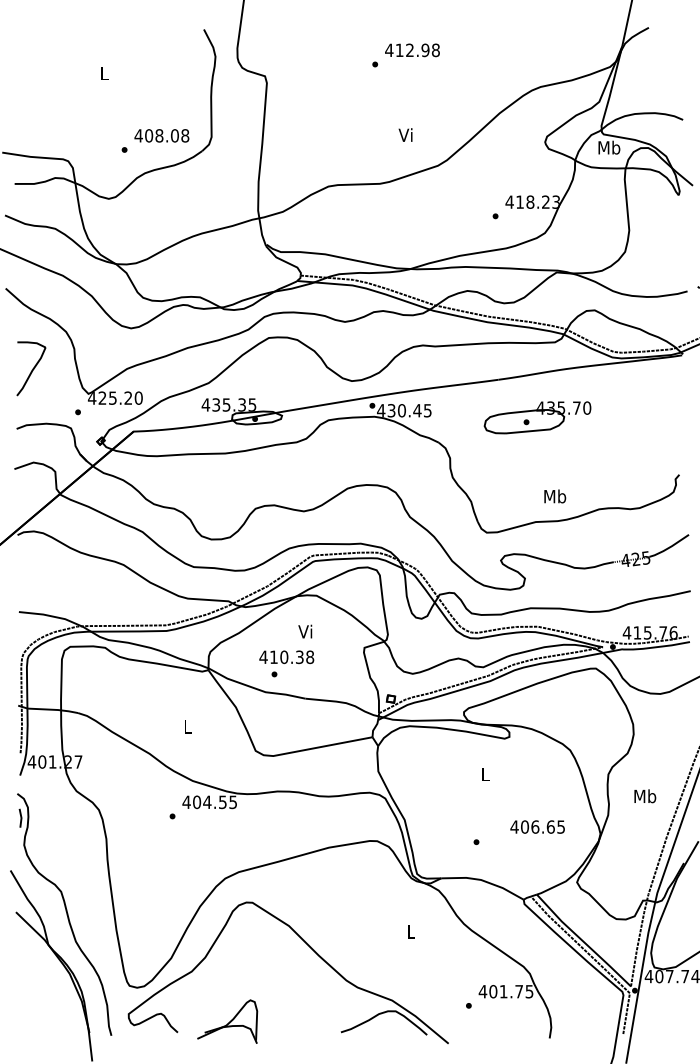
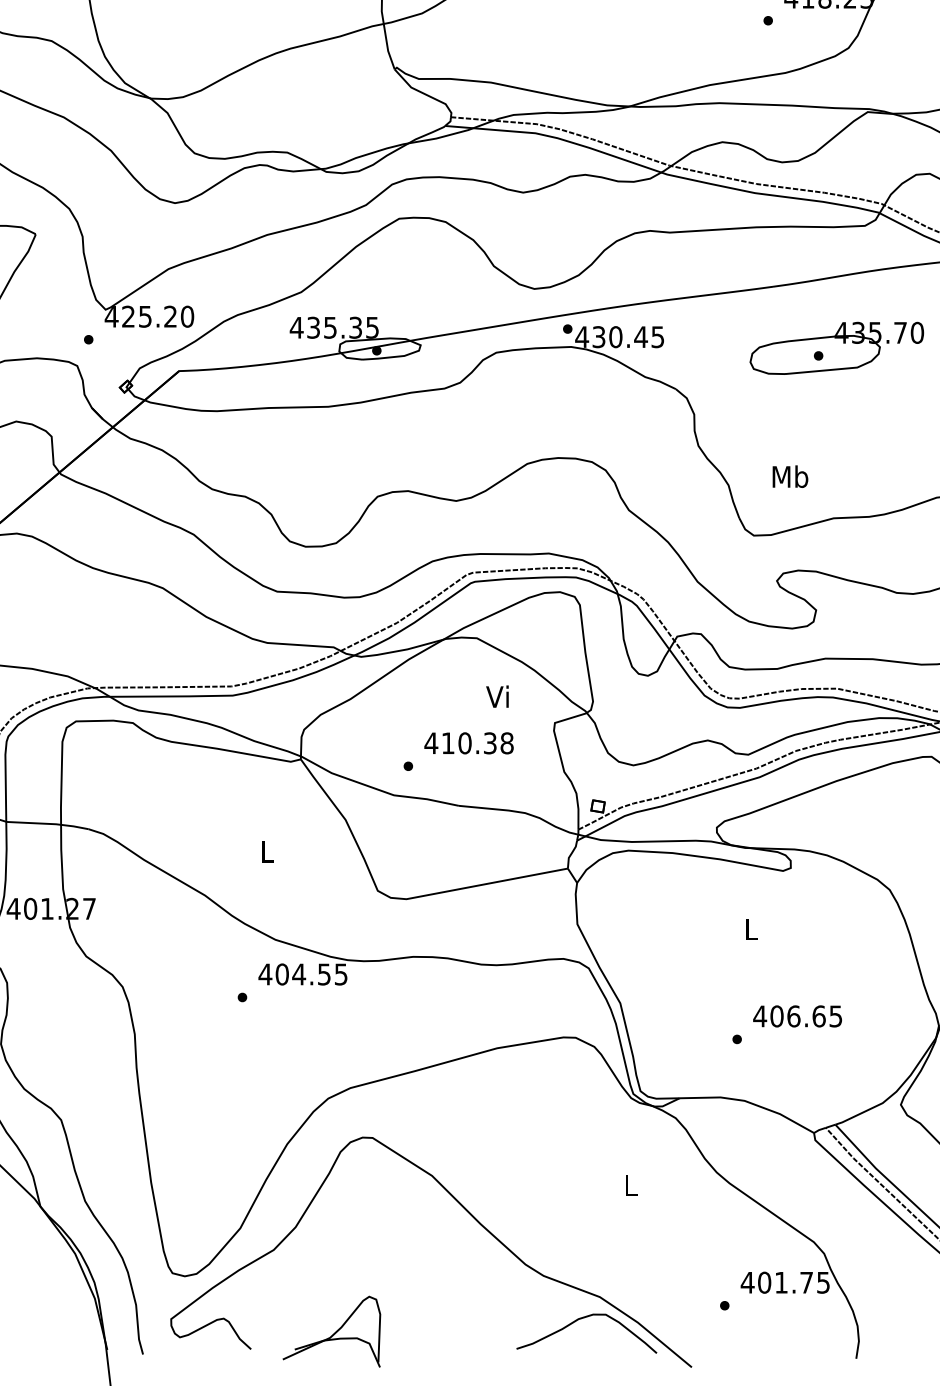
text: (555, 496) -> (790, 476), moved
text: (305, 631) -> (497, 696), moved
text: (286, 657) -> (468, 743), moved
text: (537, 826) -> (797, 1015), moved

